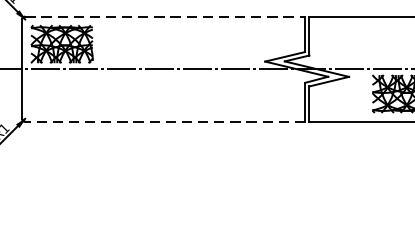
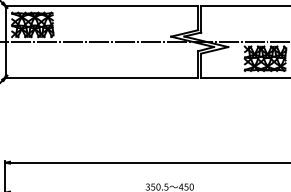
line: (166, 15) -> (103, 5), dashed -> solid
line: (164, 121) -> (102, 77), dashed -> solid

